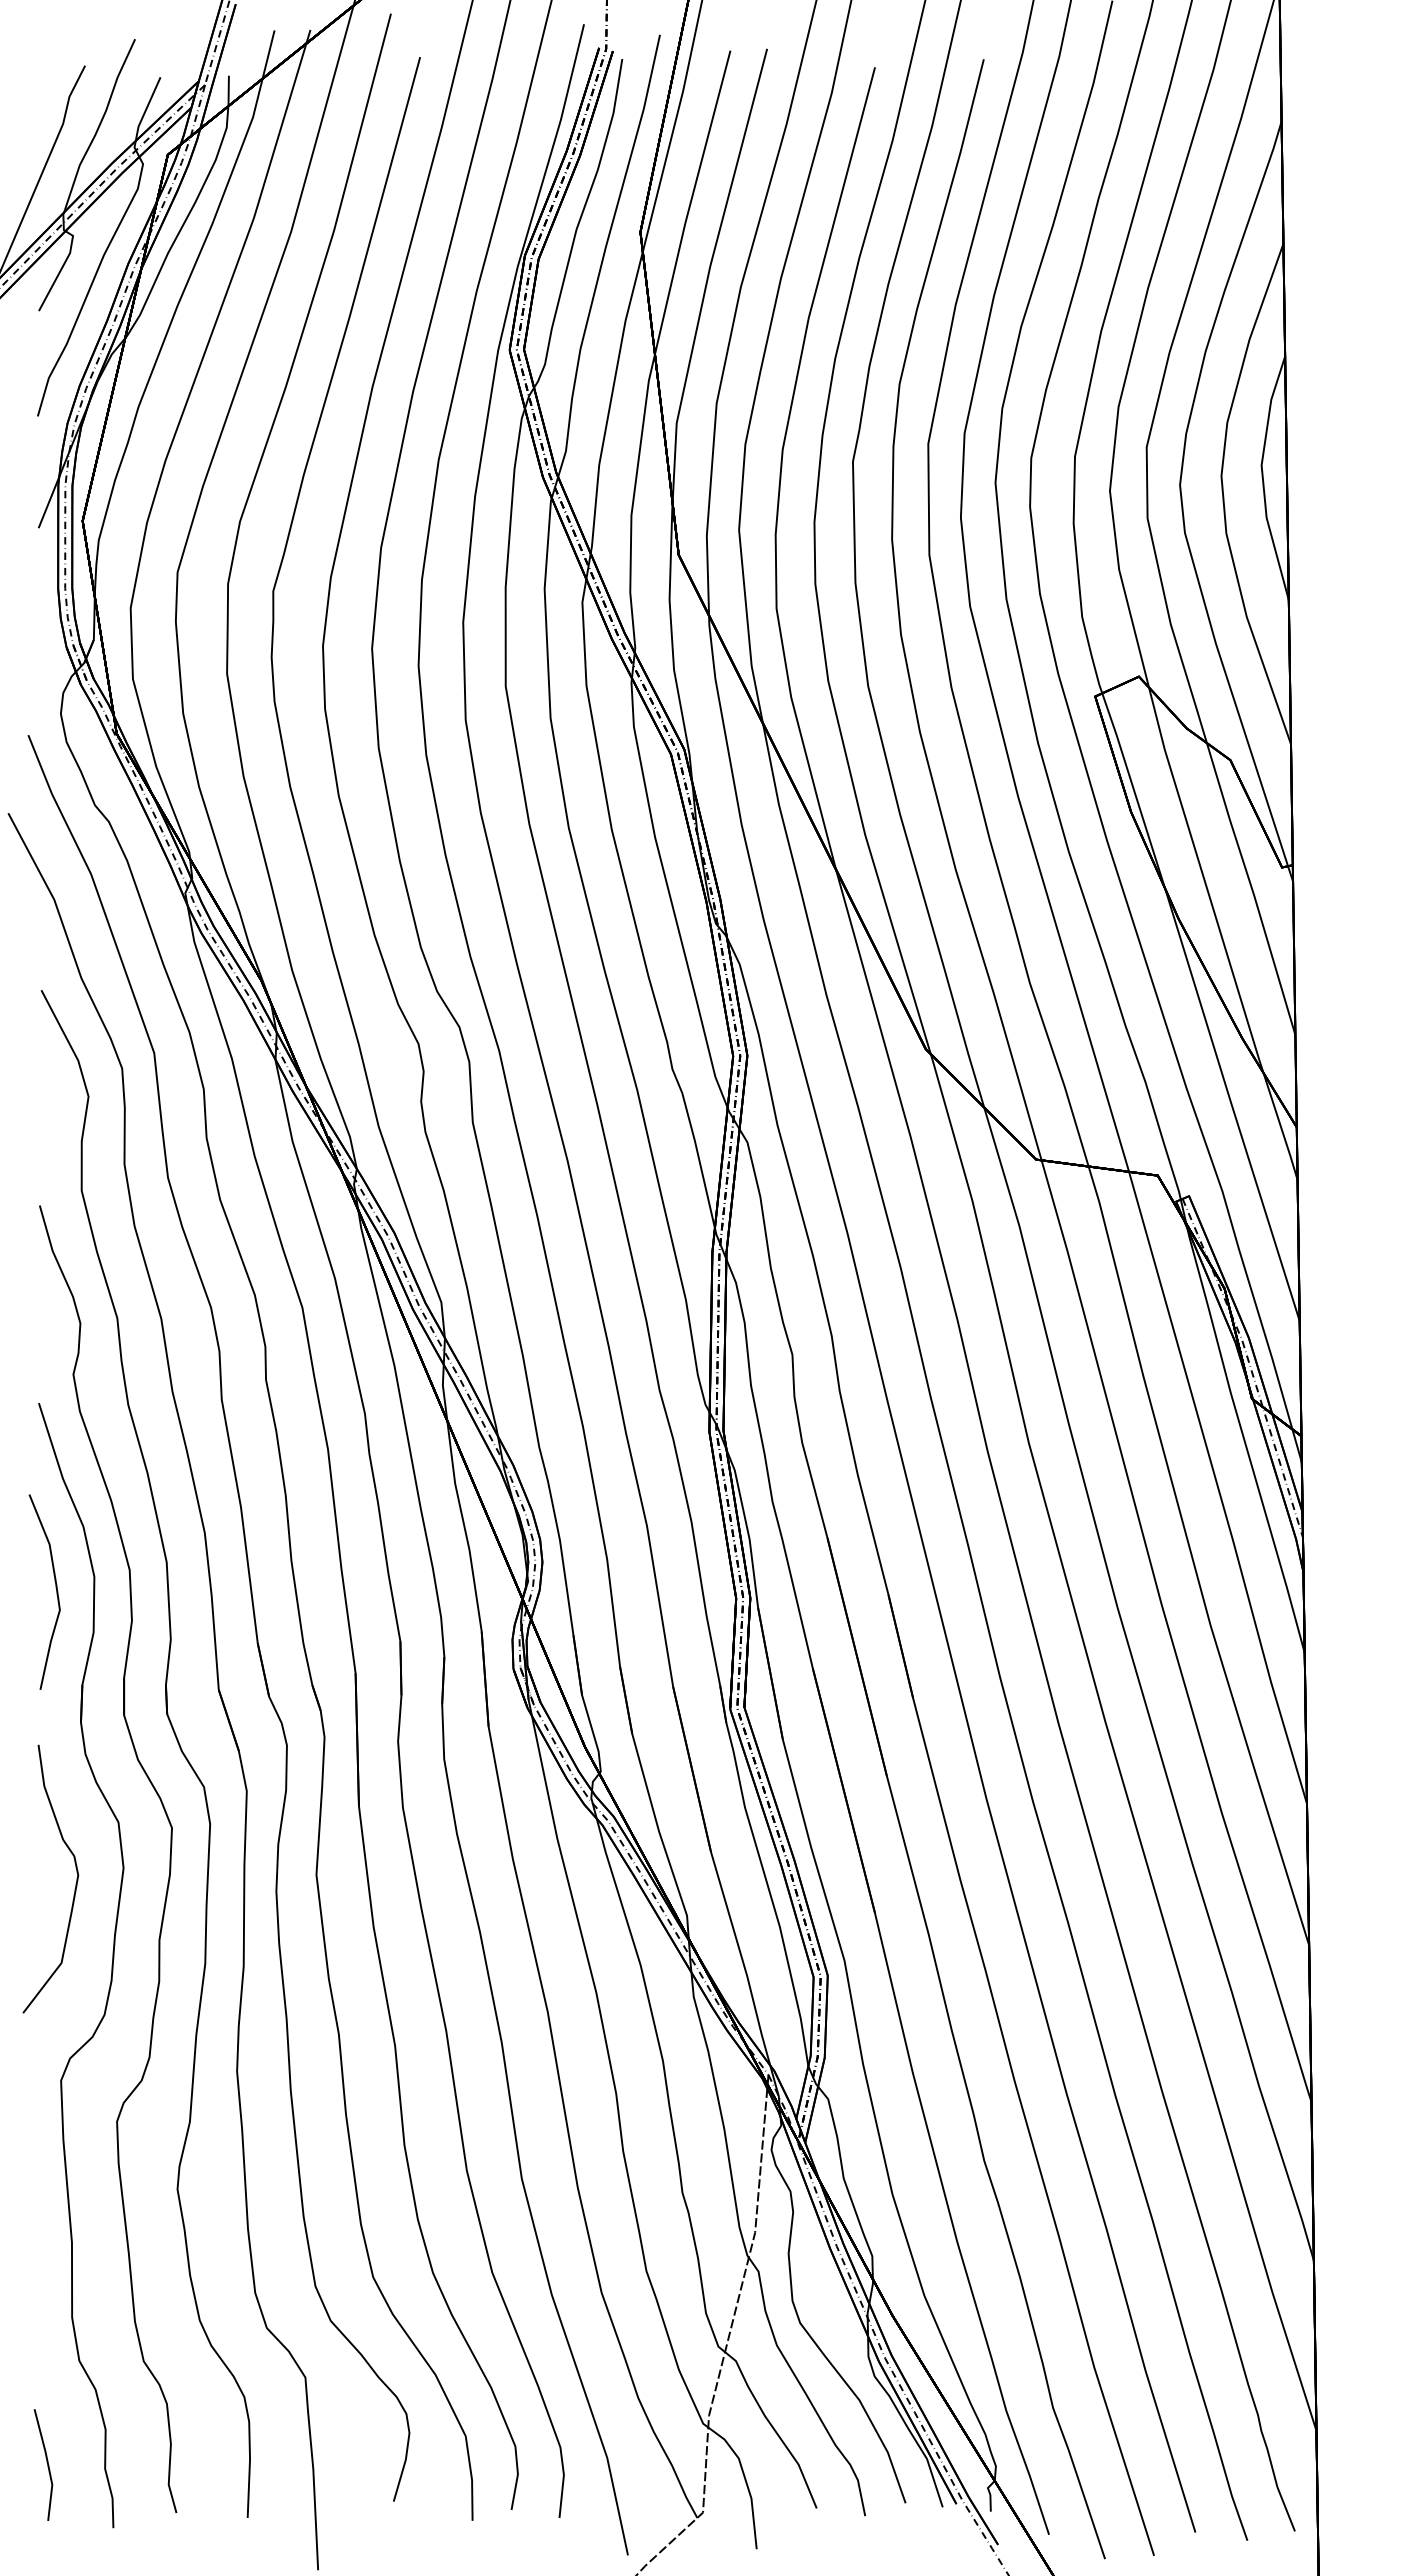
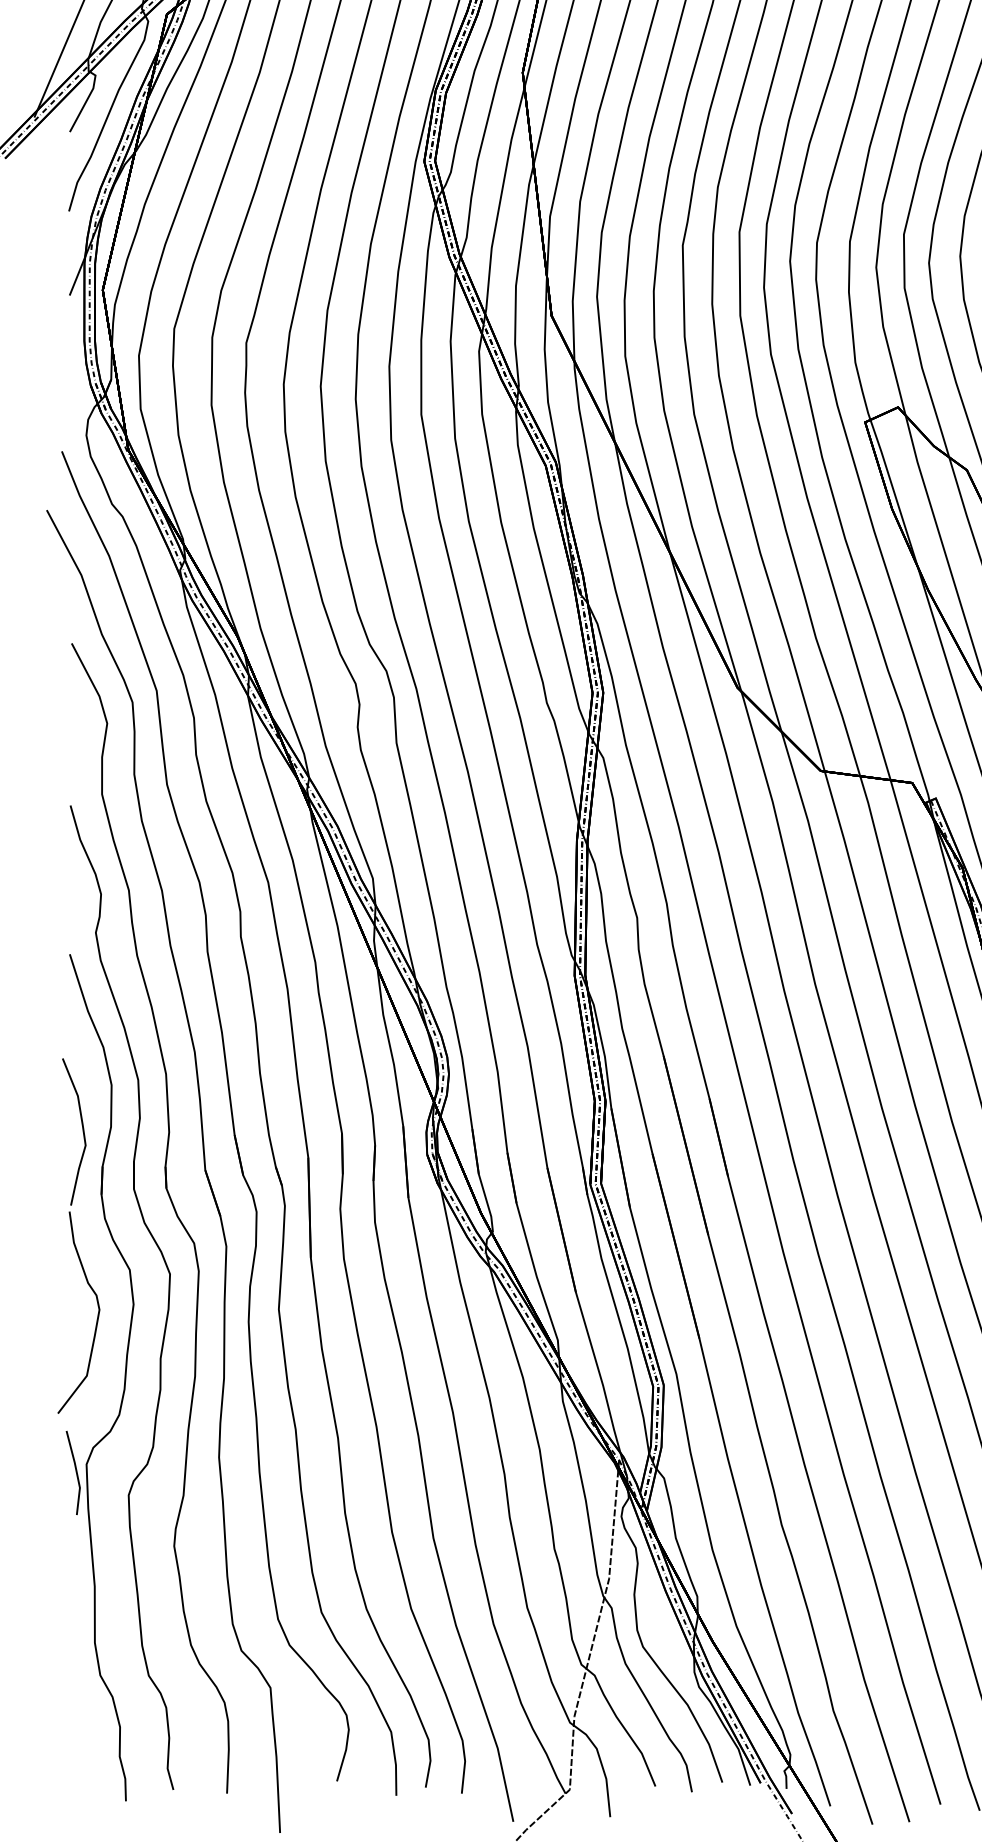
curve: (55, 1588) -> (82, 1129), moved
line: (46, 2462) -> (75, 1471), moved

